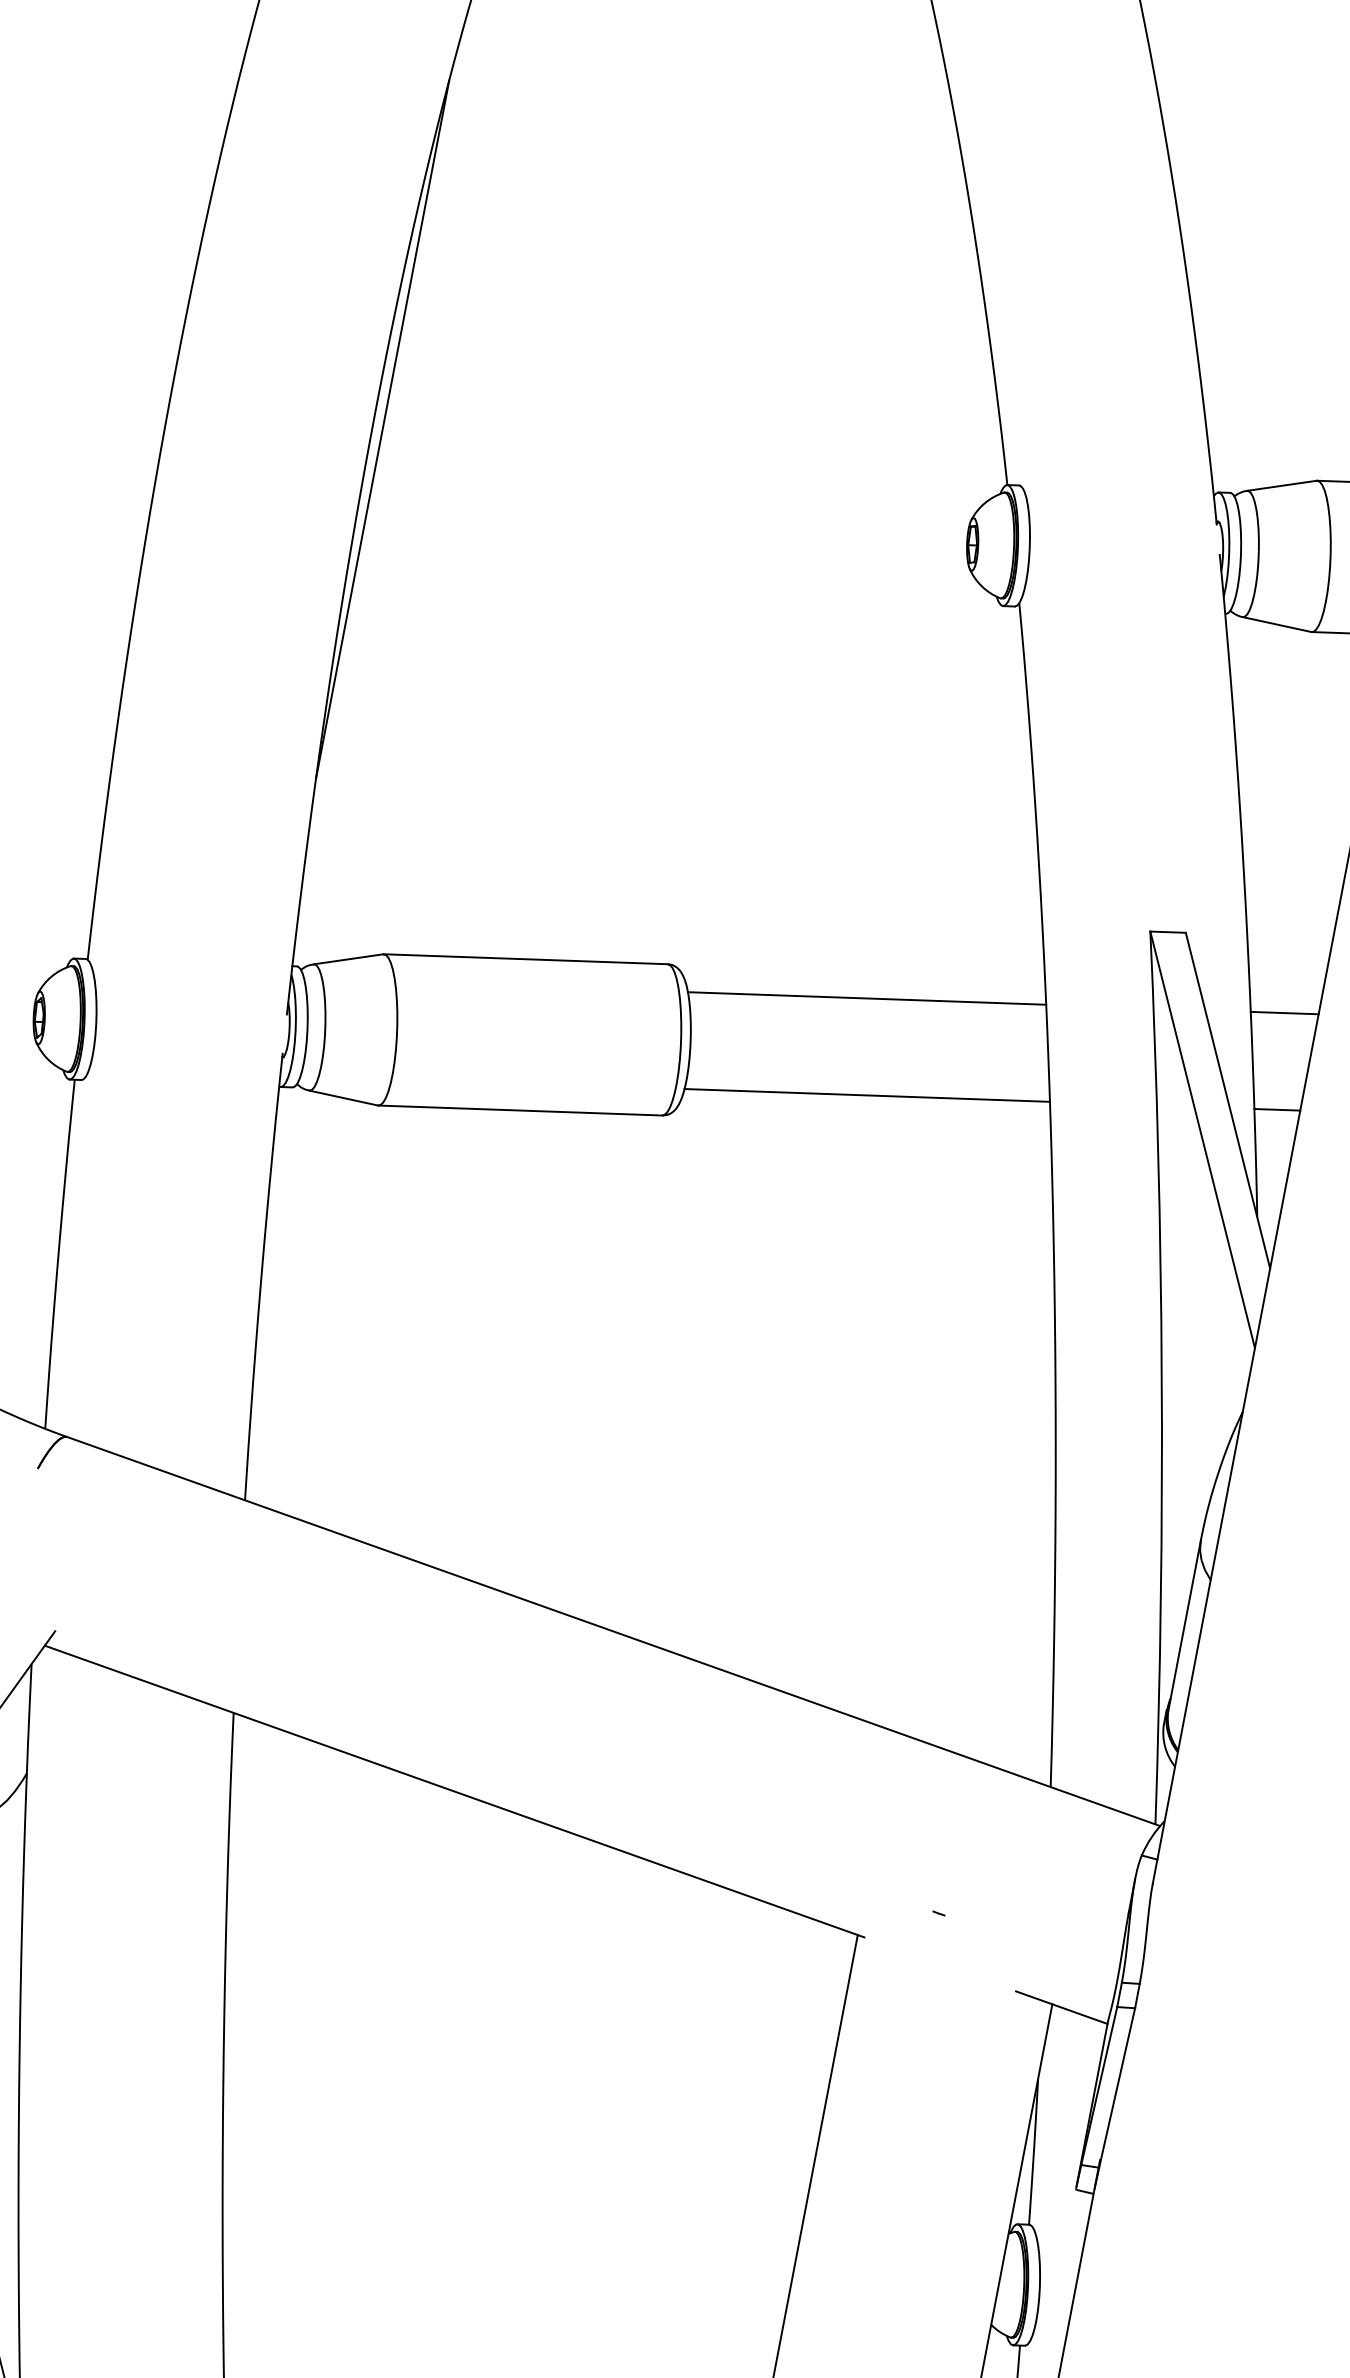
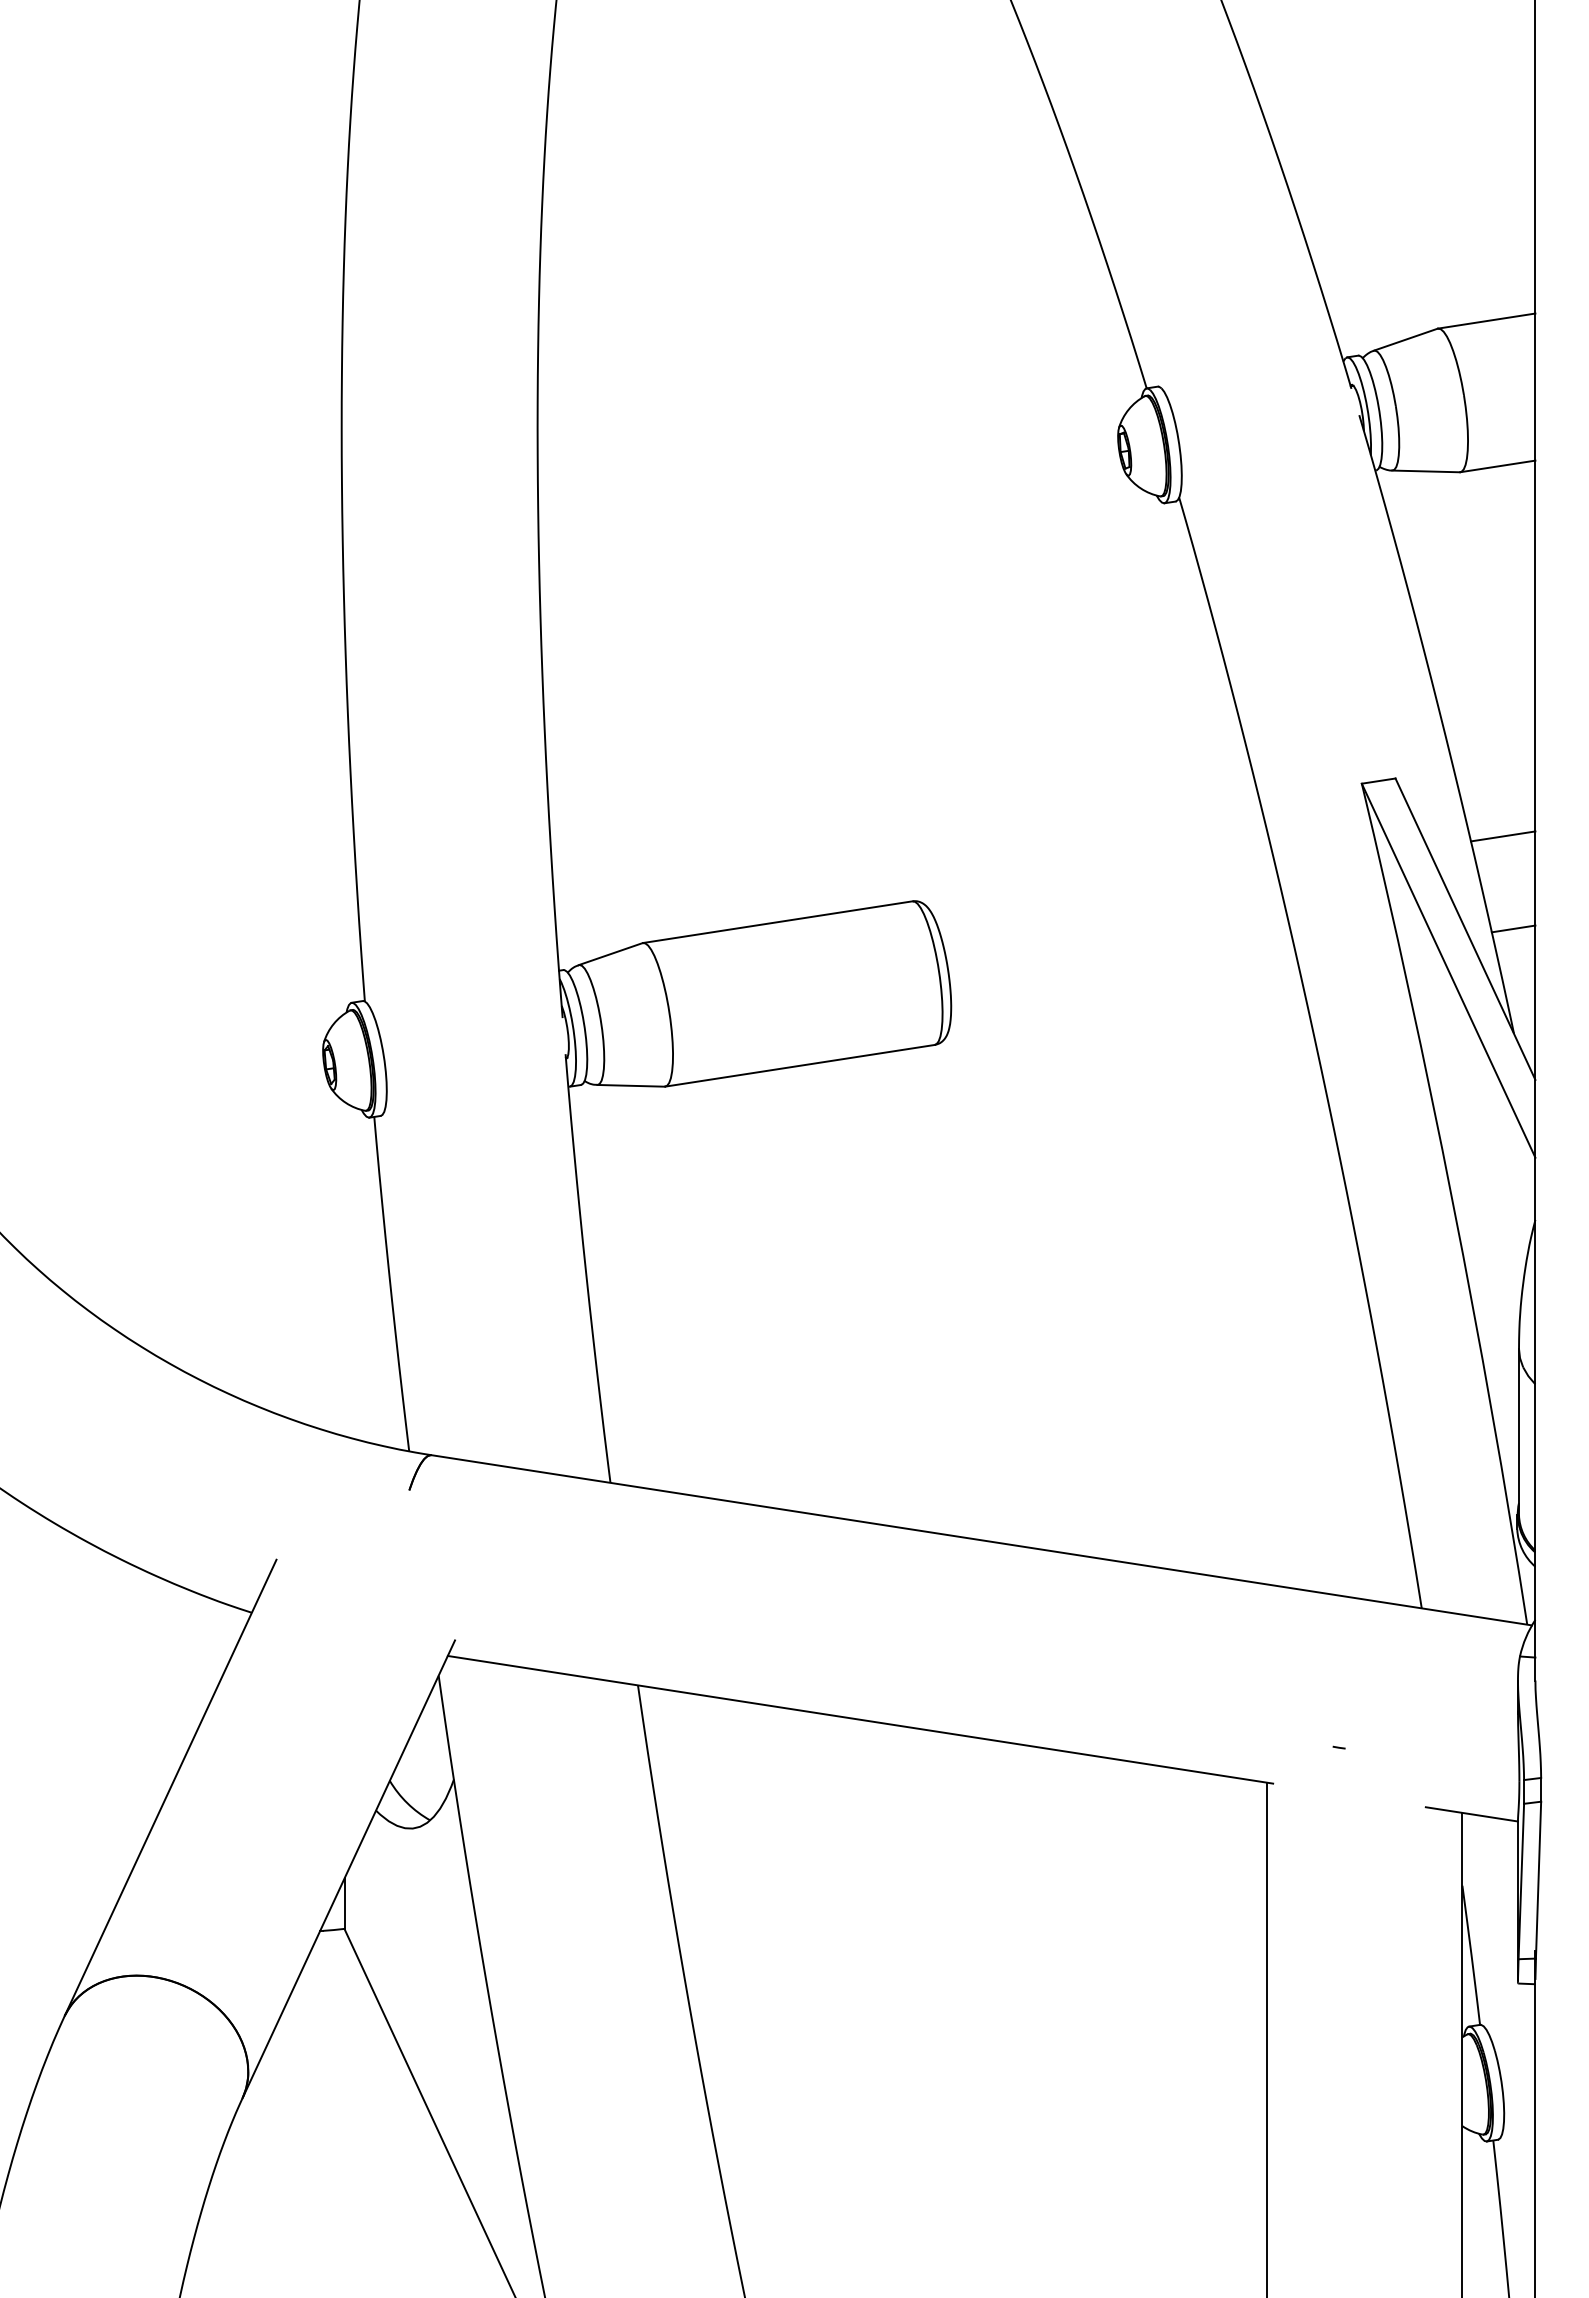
line: (382, 429) -> (547, 448), removed
line: (866, 998) -> (1106, 897), removed
line: (866, 1094) -> (1123, 988), removed

